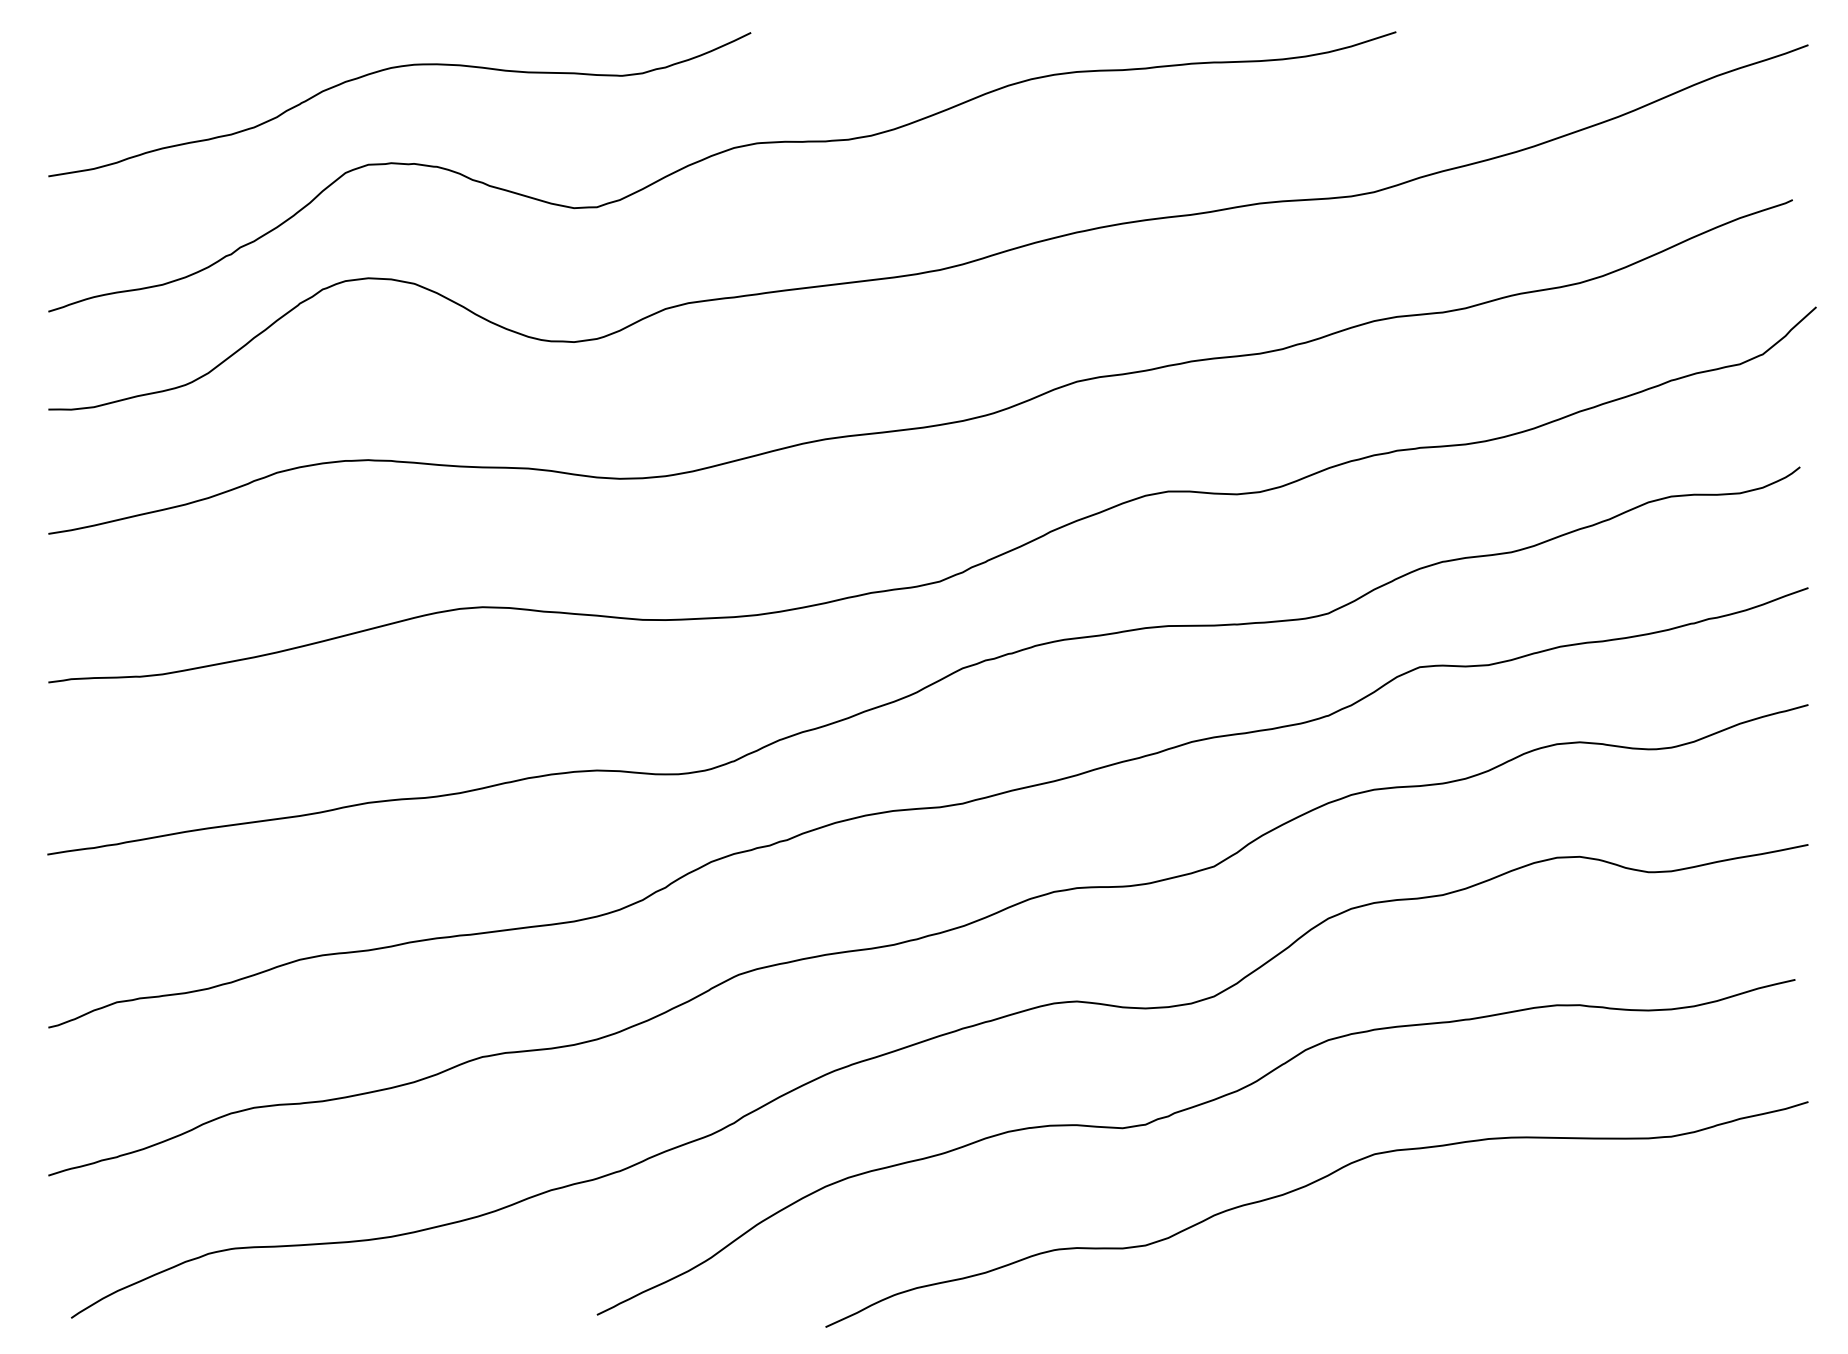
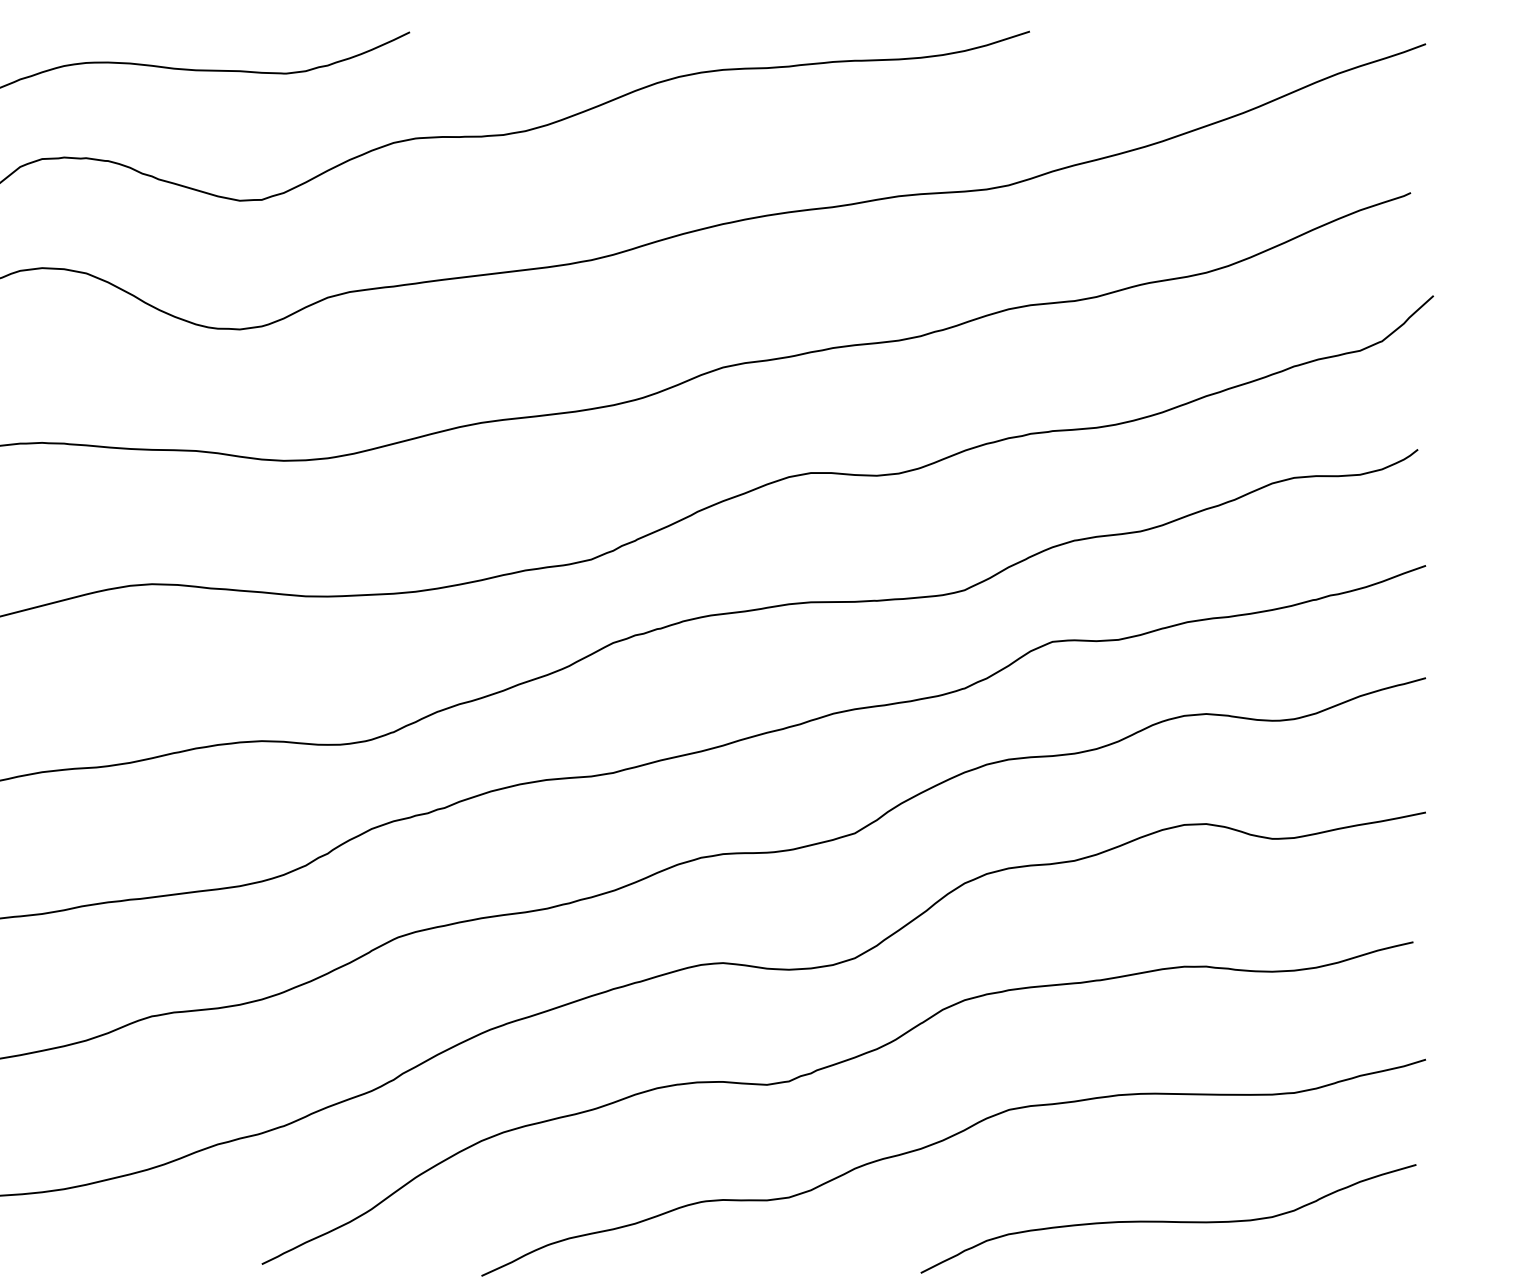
curve: (1540, 1269) -> (1168, 1220), added

